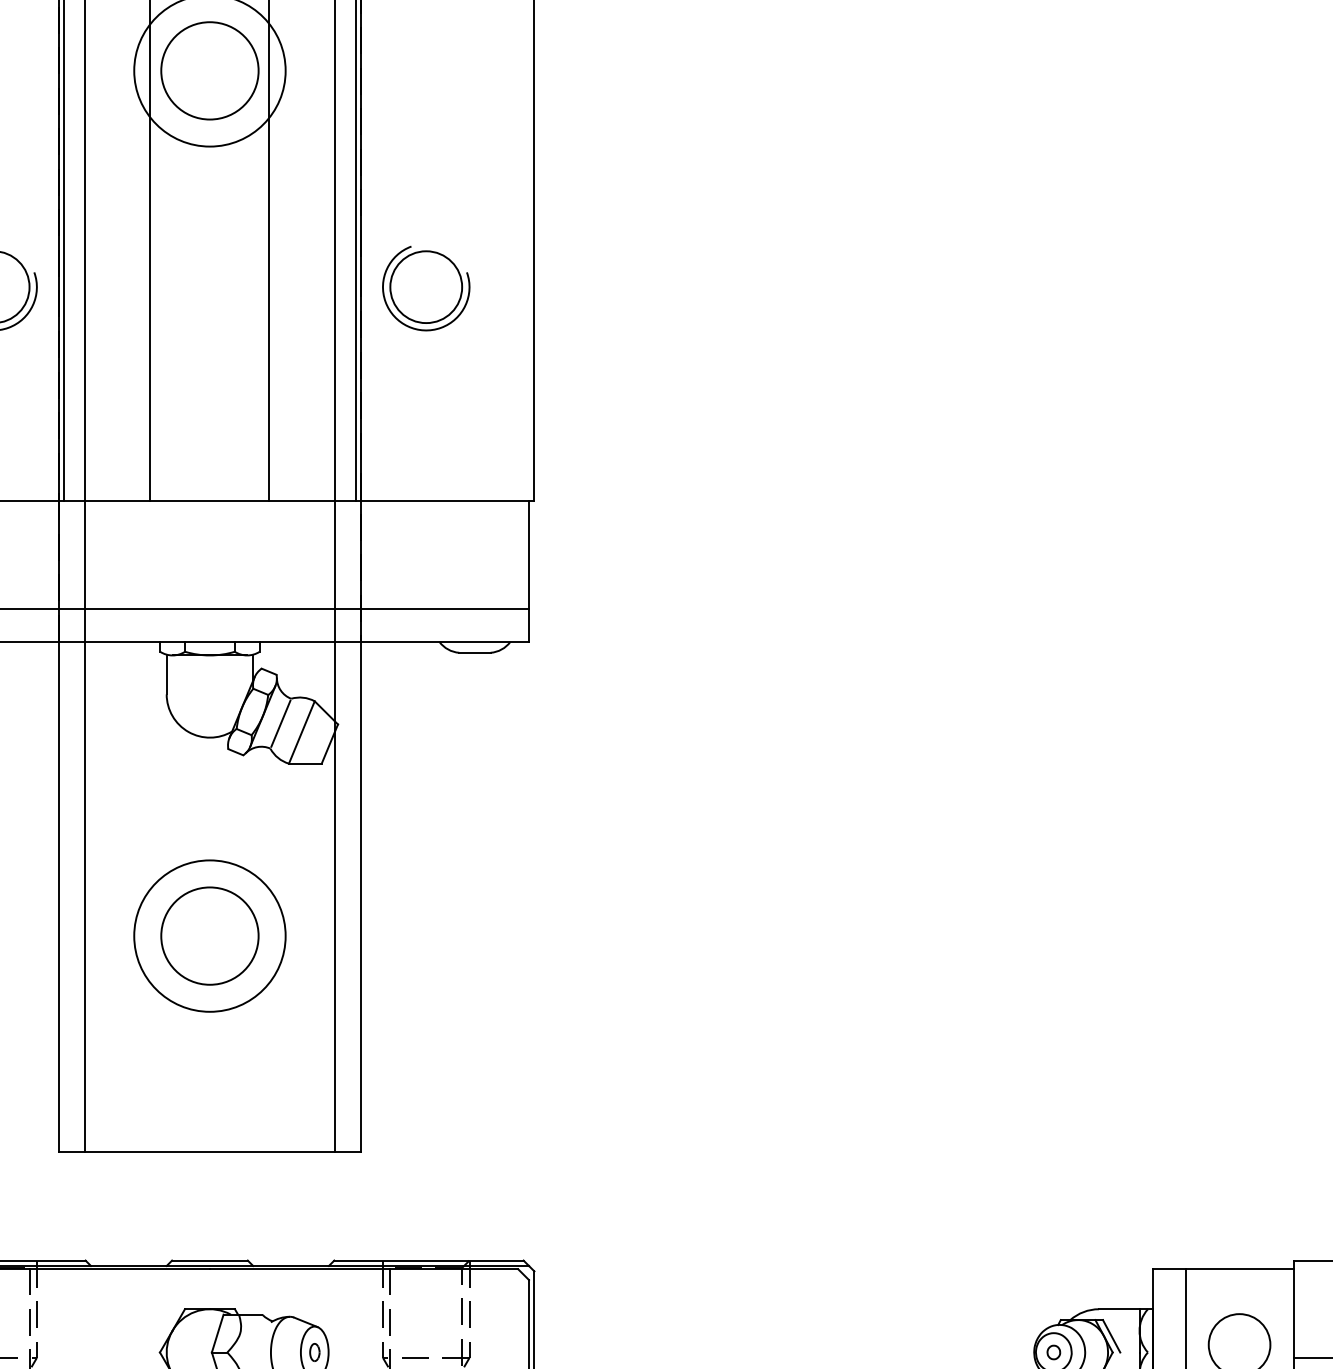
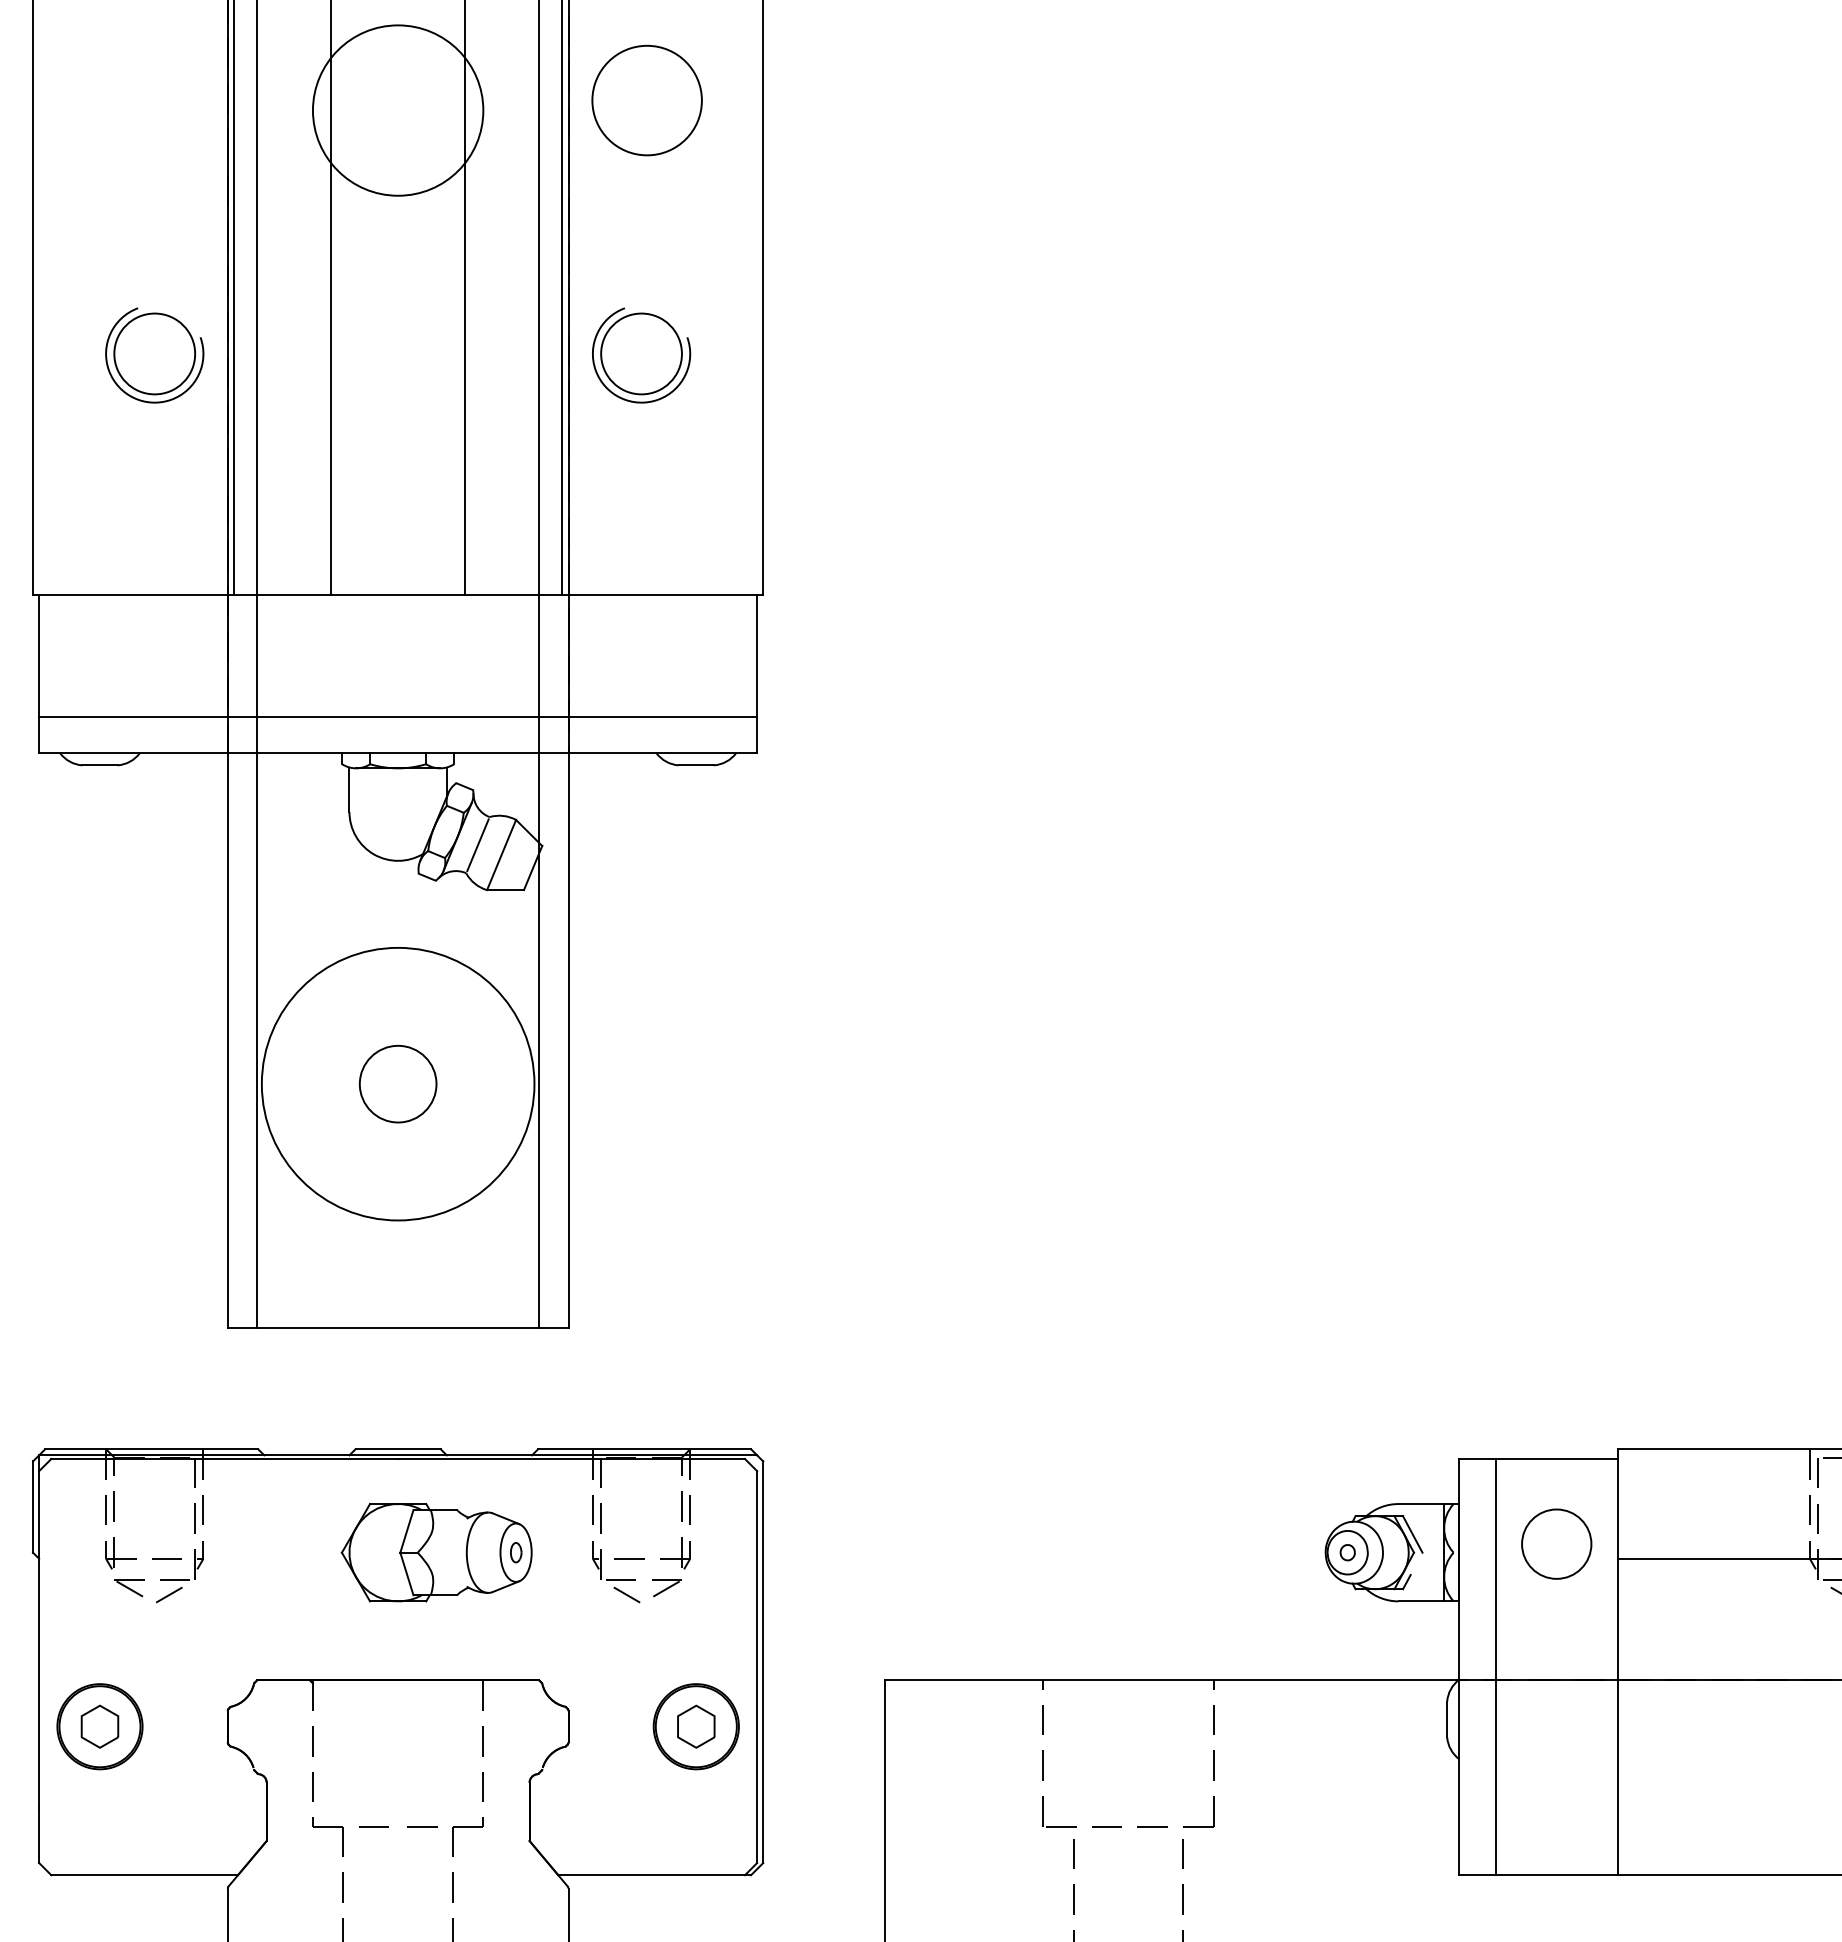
circle: (209, 70) -> (646, 100), moved
circle: (209, 935) -> (397, 1083), size x0.7
circle: (209, 935) -> (397, 1083), size x1.6

